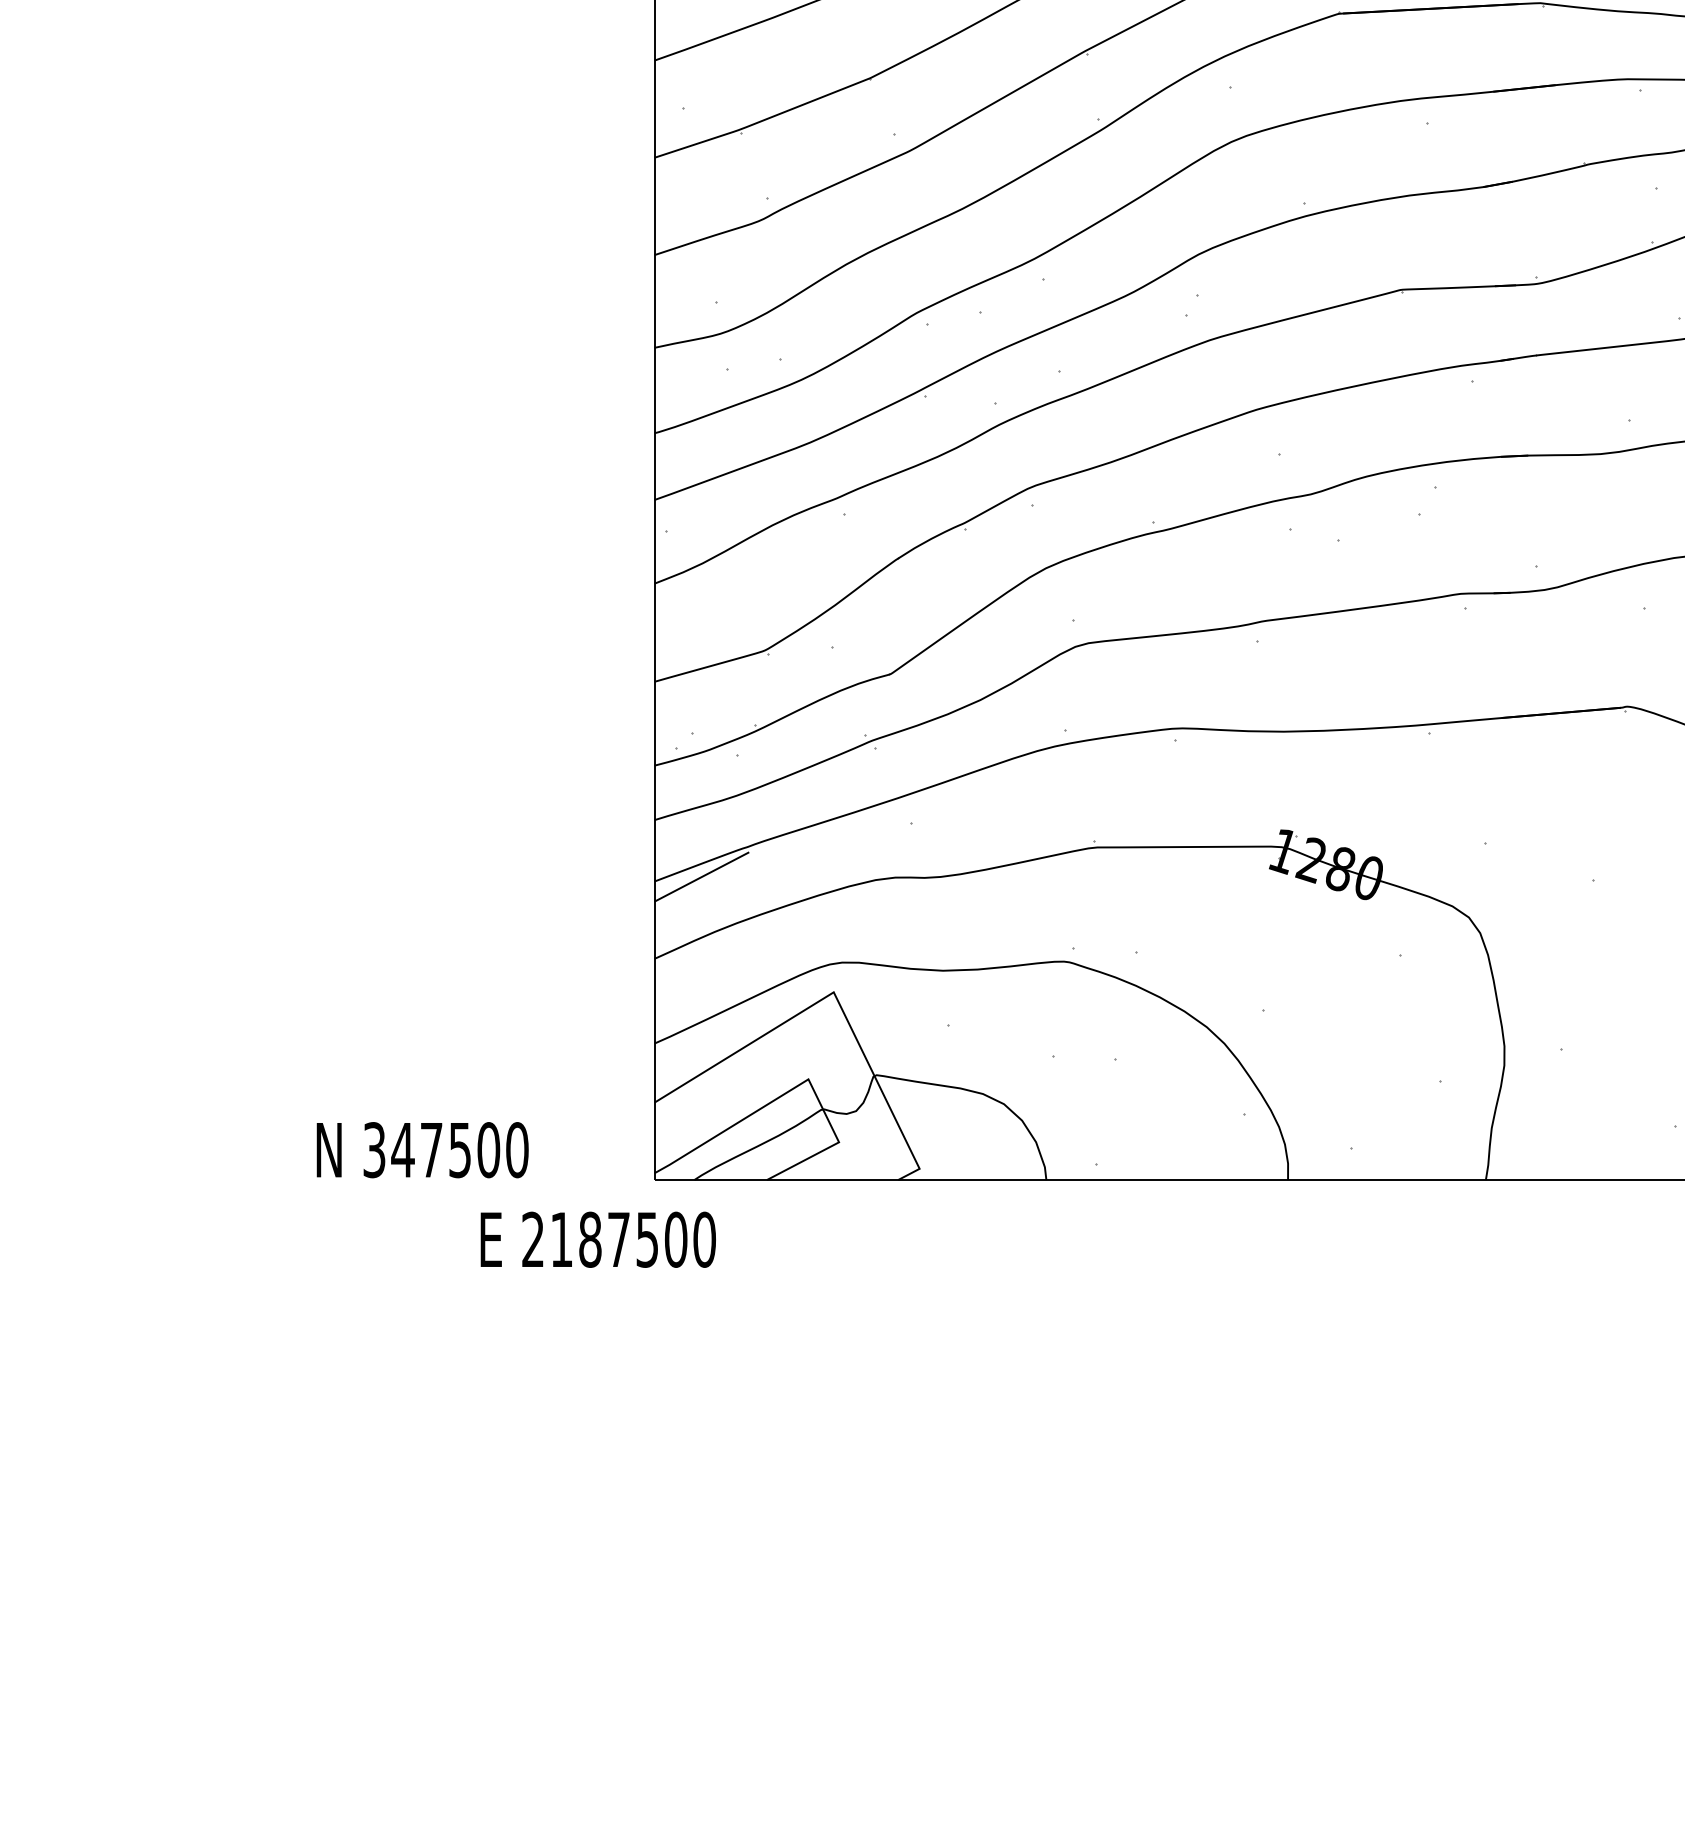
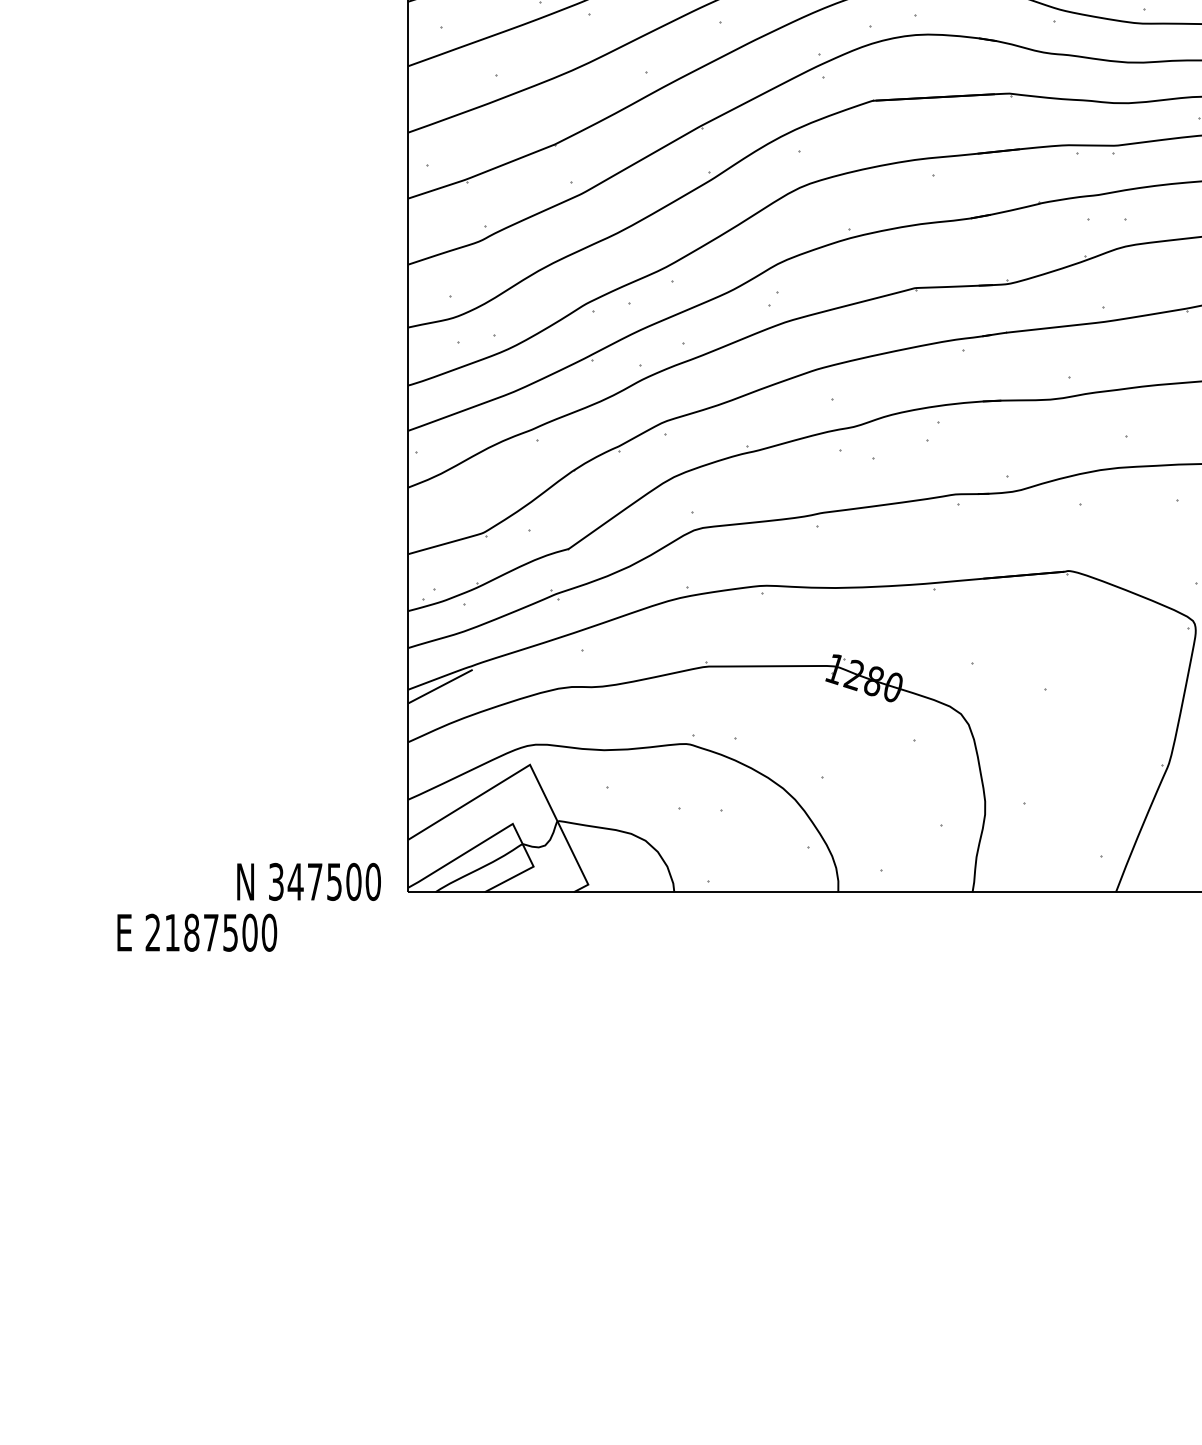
text: (421, 1149) -> (308, 881), moved
text: (598, 1239) -> (197, 932), moved

